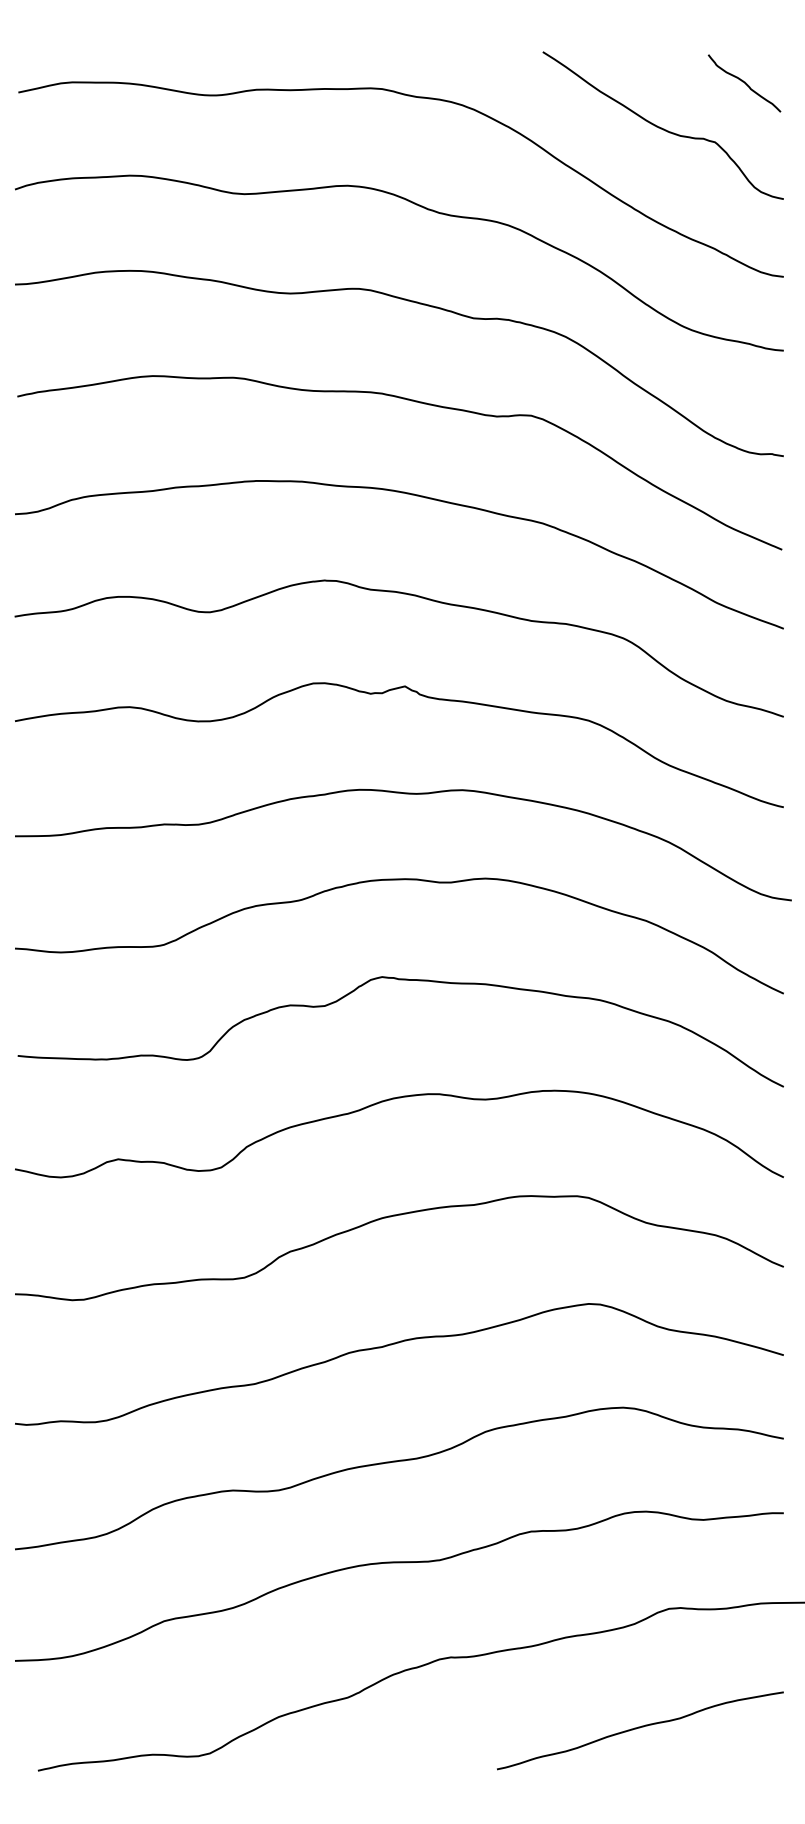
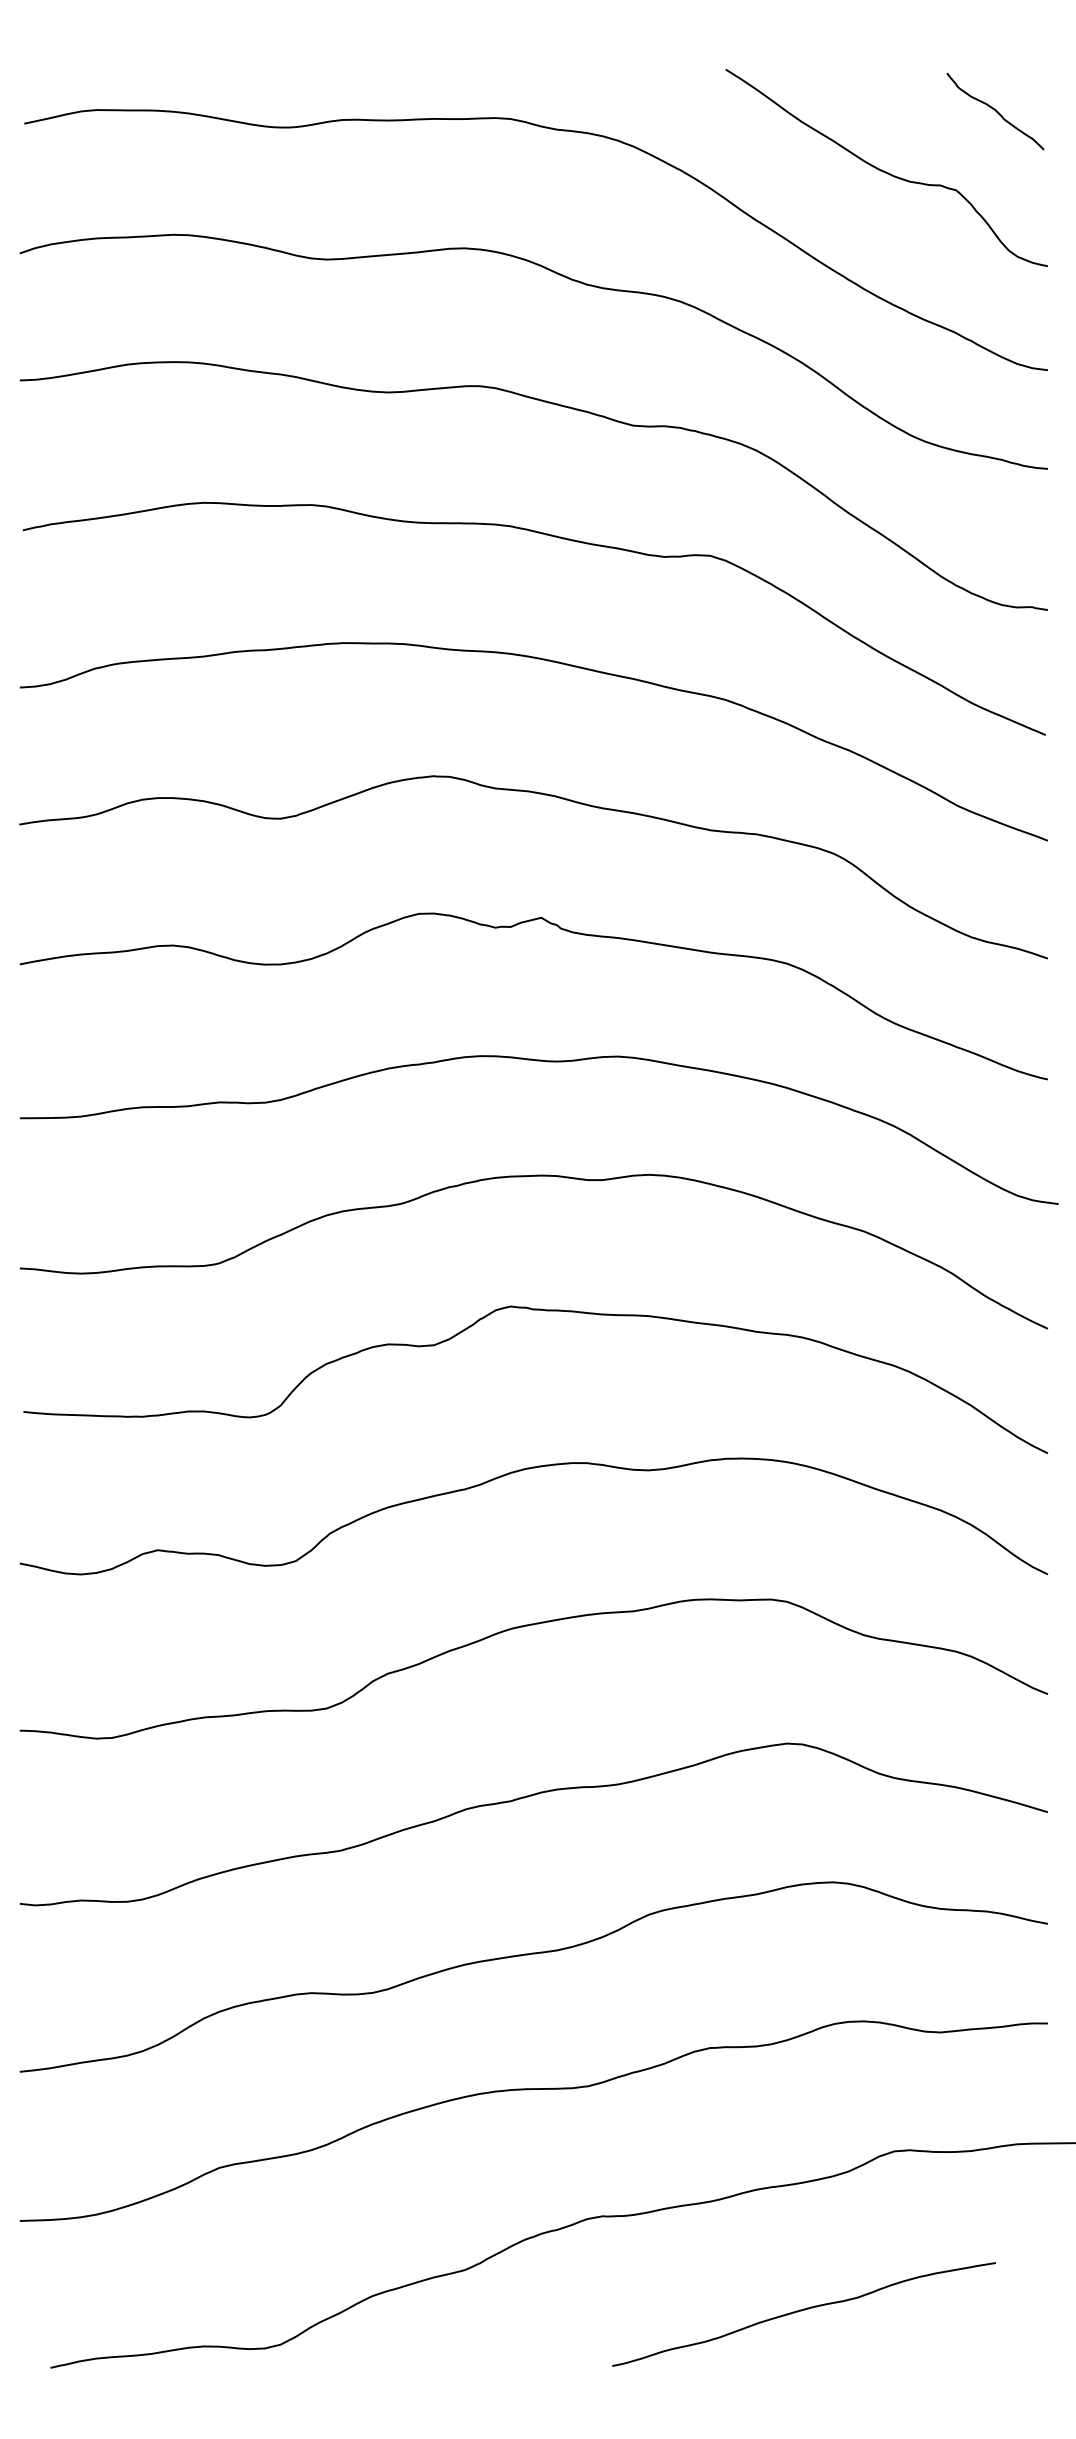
curve: (638, 1728) -> (801, 2311), moved

